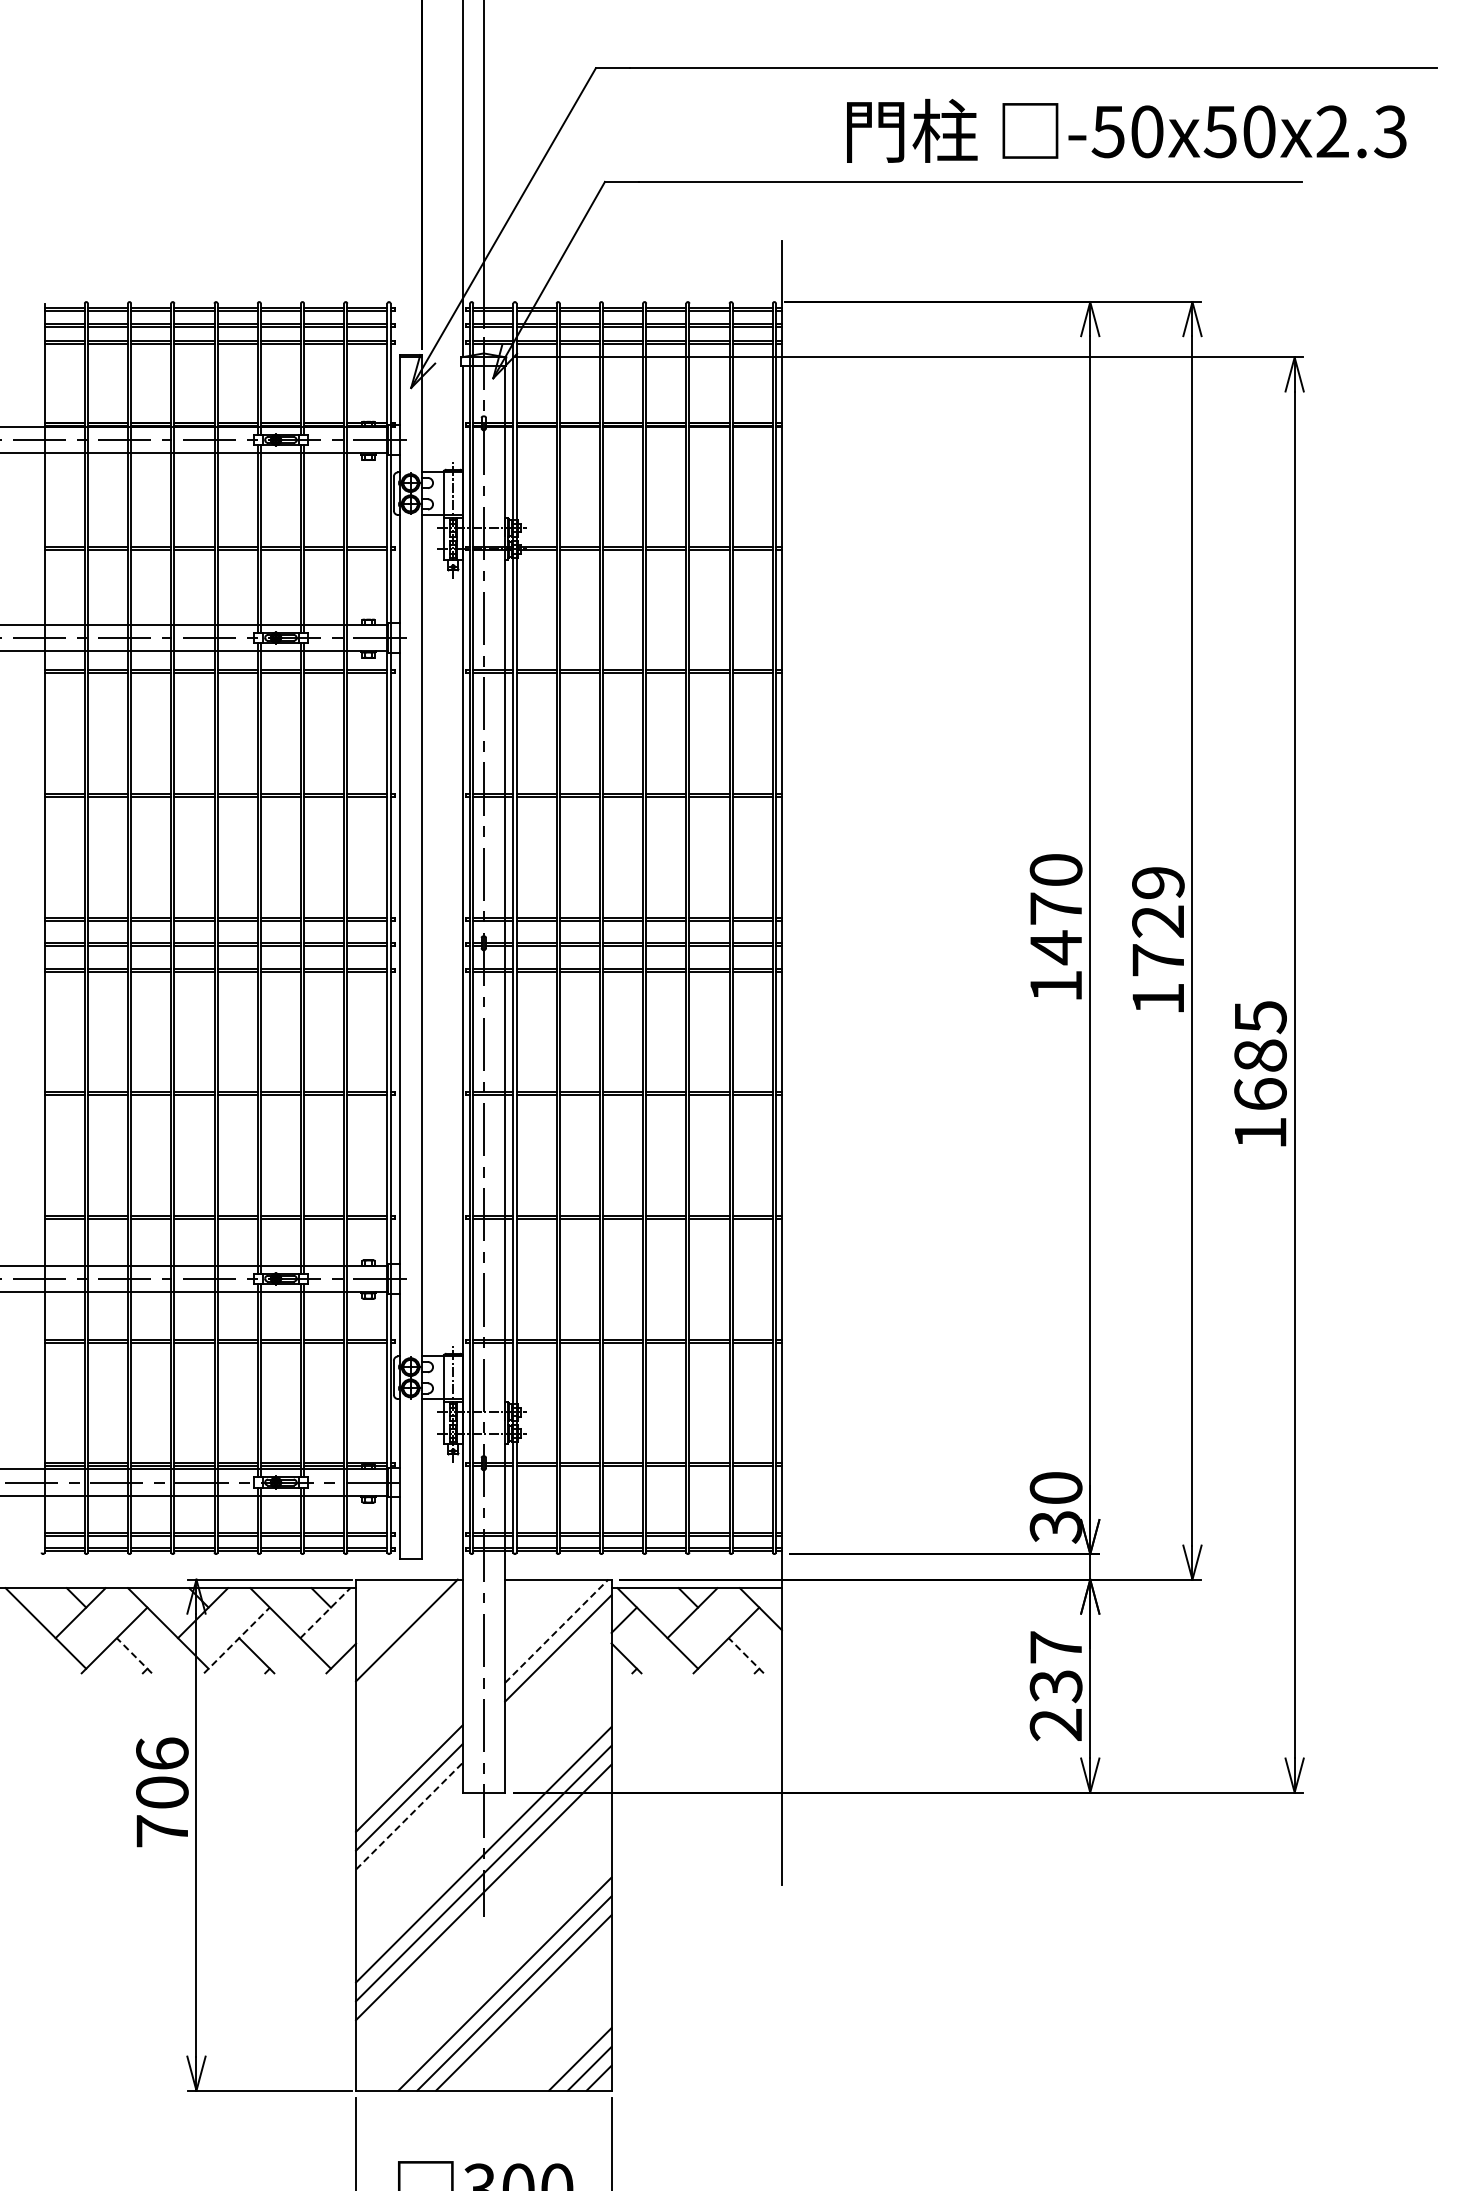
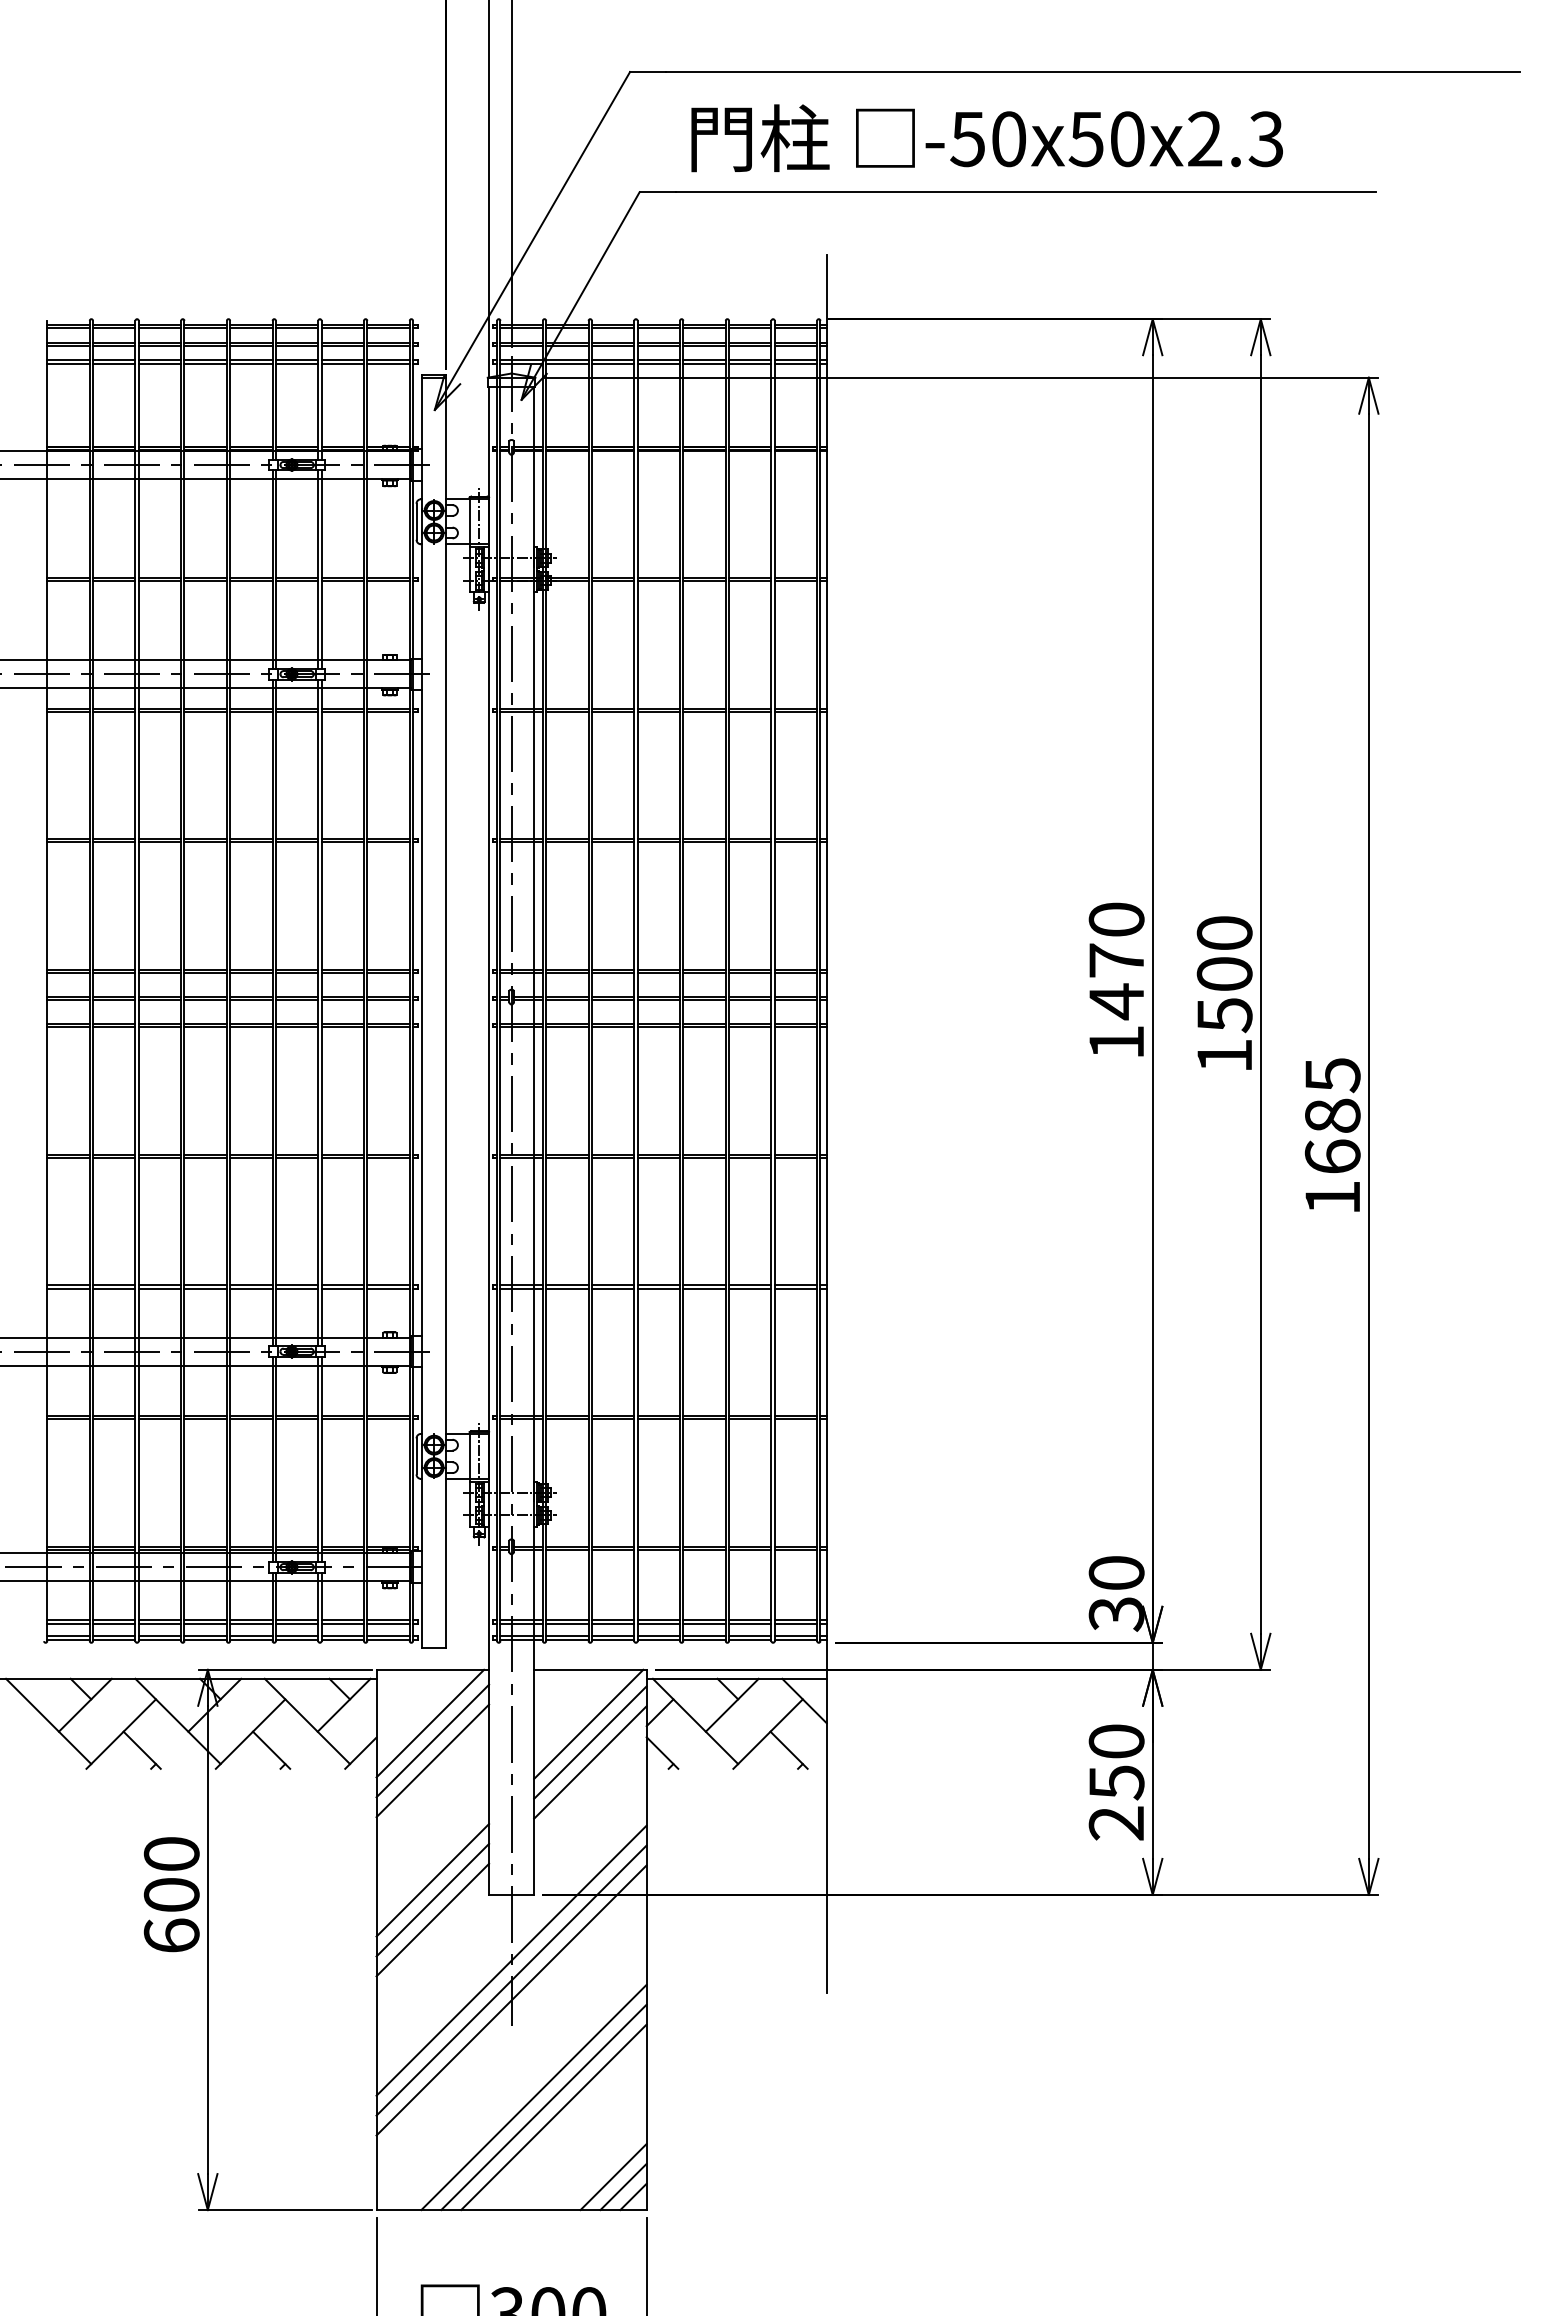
text: (1126, 130) -> (987, 137), moved
text: (1158, 921) -> (1224, 974), 1729 -> 1500
line: (325, 1612) -> (344, 1704), dashed -> solid
line: (557, 1630) -> (589, 1723), dashed -> solid
line: (237, 1640) -> (251, 1734), dashed -> solid
line: (409, 1646) -> (433, 1740), added
line: (134, 1655) -> (142, 1750), dashed -> solid
line: (746, 1655) -> (789, 1750), dashed -> solid
line: (409, 1665) -> (433, 1760), added
line: (558, 1667) -> (590, 1762), added
text: (1055, 1667) -> (1115, 1762), 237 -> 250
text: (162, 1792) -> (171, 1894), 706 -> 600
line: (409, 1815) -> (433, 1919), dashed -> solid

